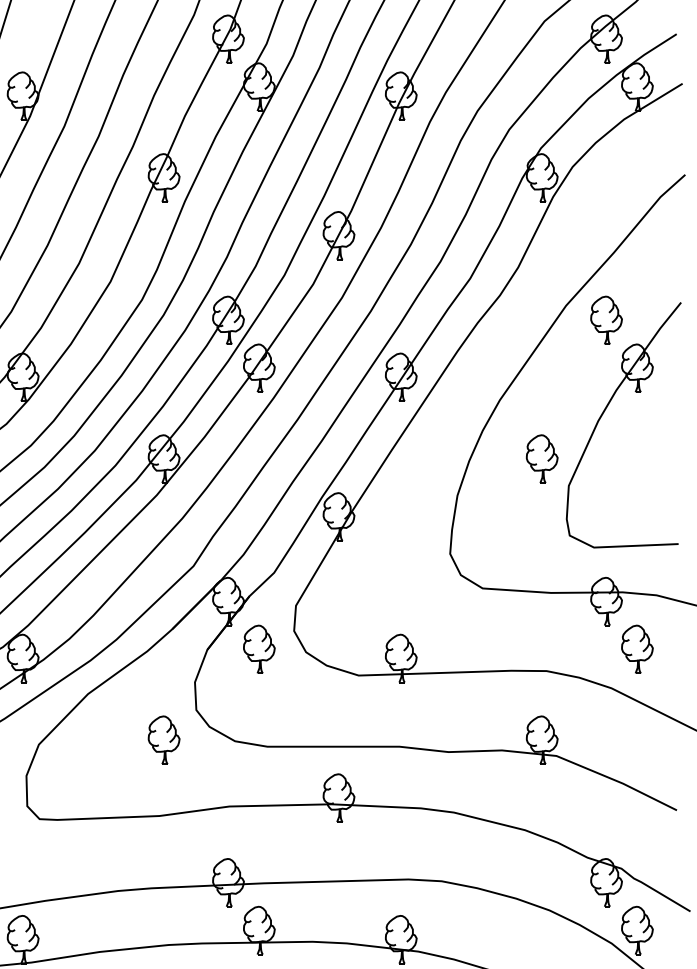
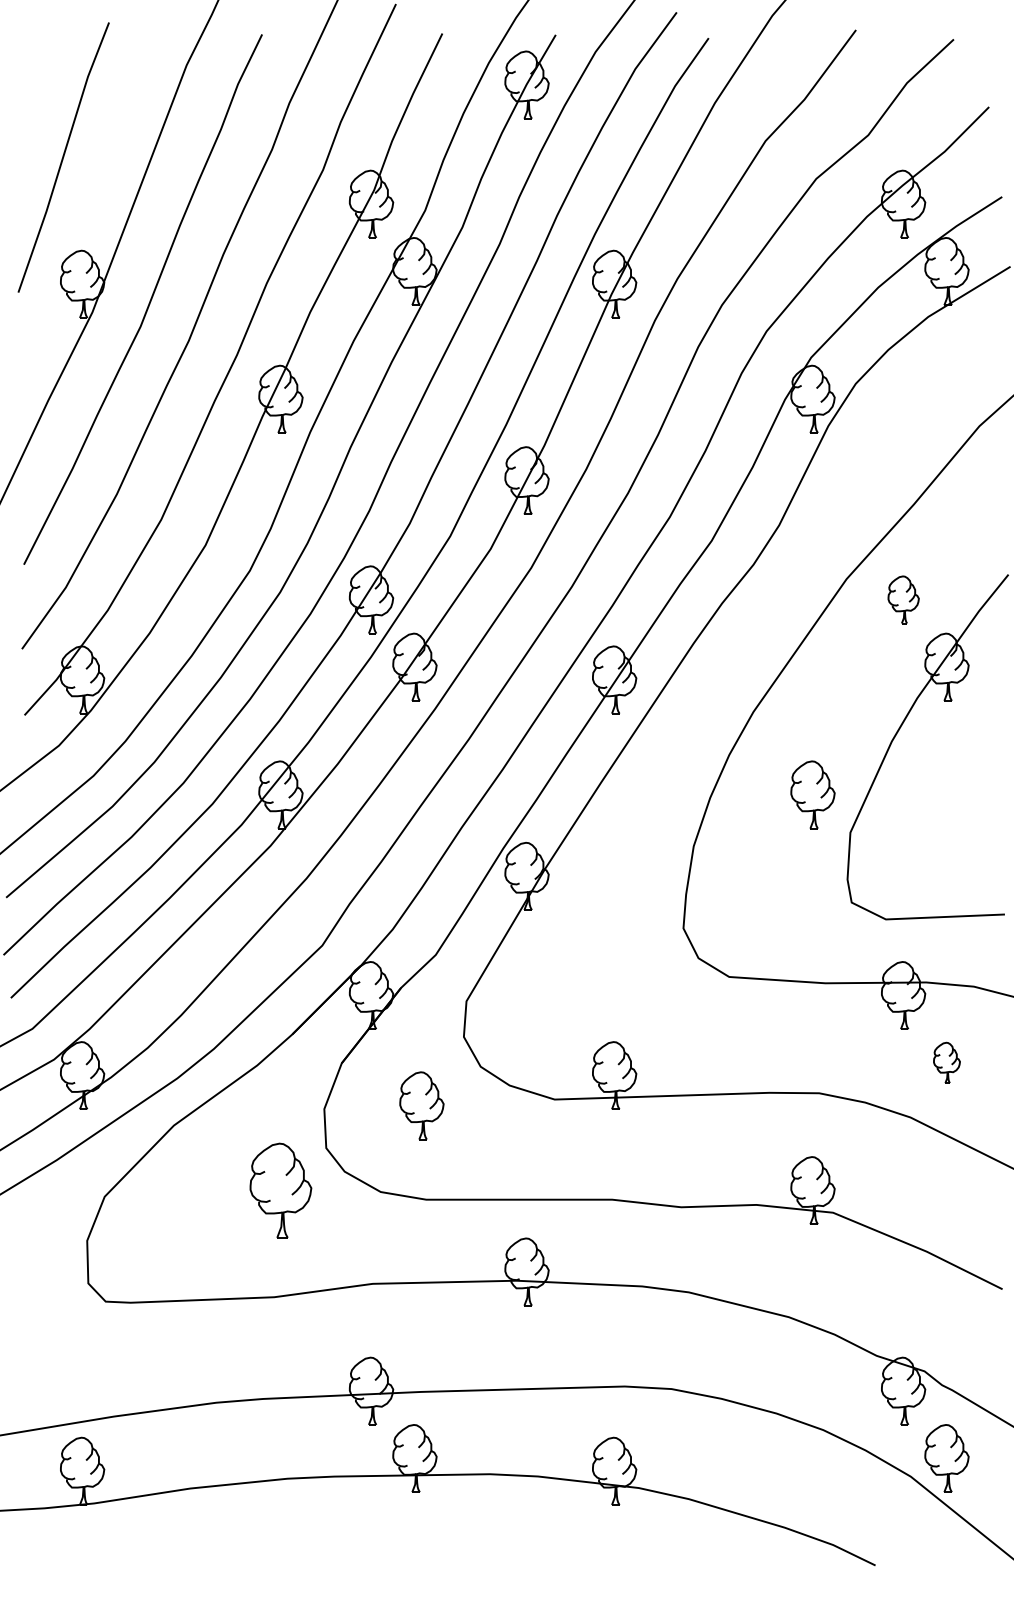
part: (606, 320) -> (903, 599), size x0.7
part: (259, 649) -> (421, 1105), moved
part: (637, 649) -> (946, 1062), size x0.6
part: (163, 740) -> (280, 1190), size x1.4

